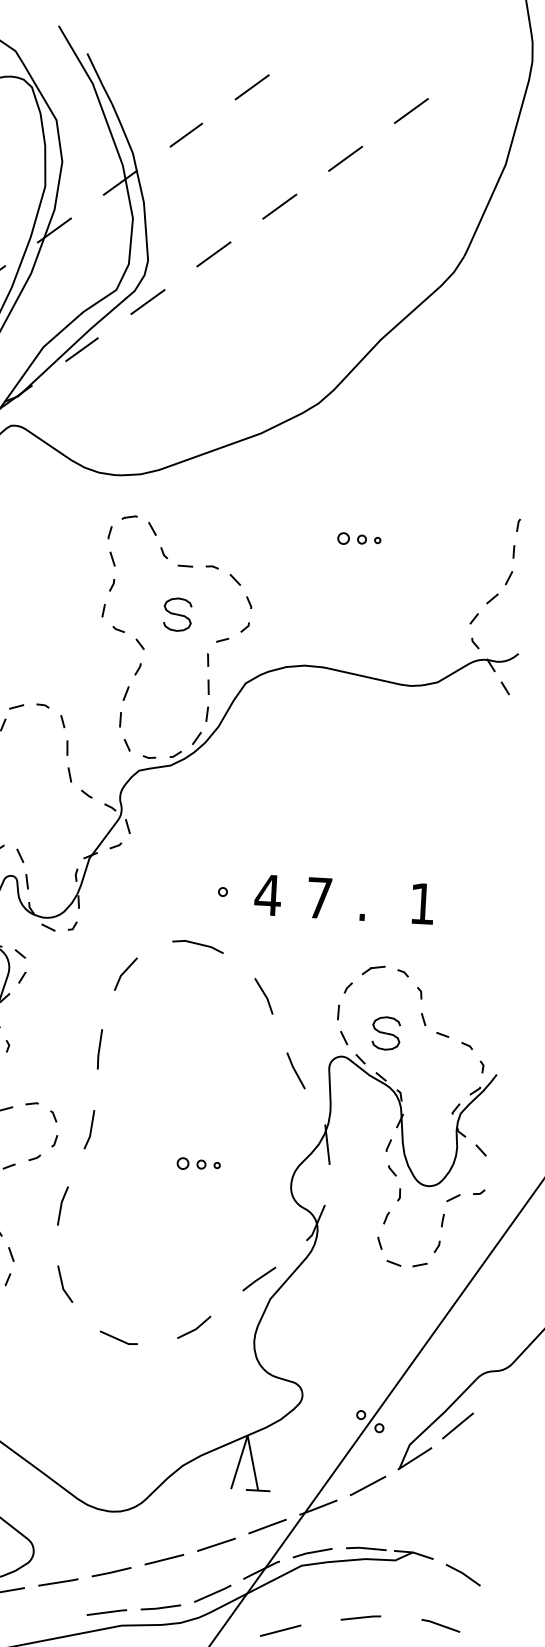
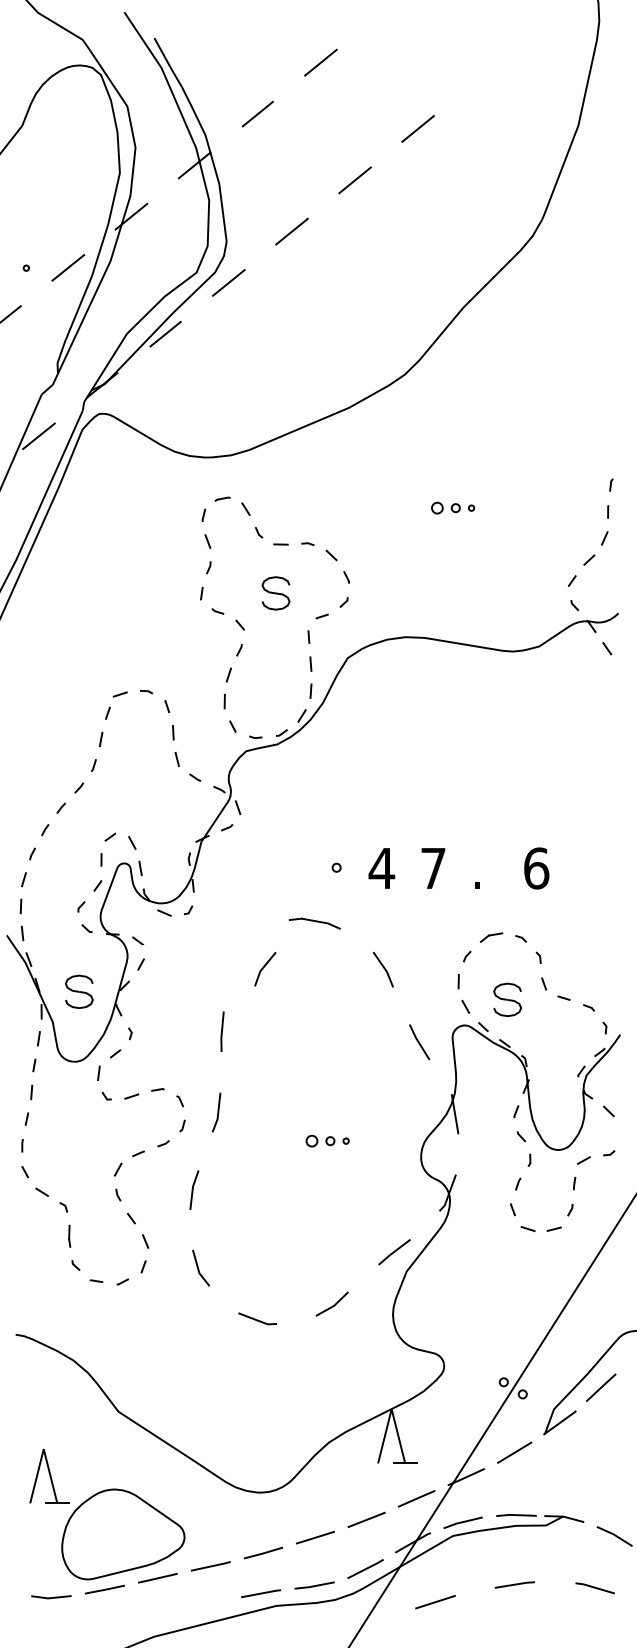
line: (410, 111) -> (480, 77), removed
text: (422, 903) -> (536, 868), 1 -> 6
line: (124, 974) -> (263, 969), moved

